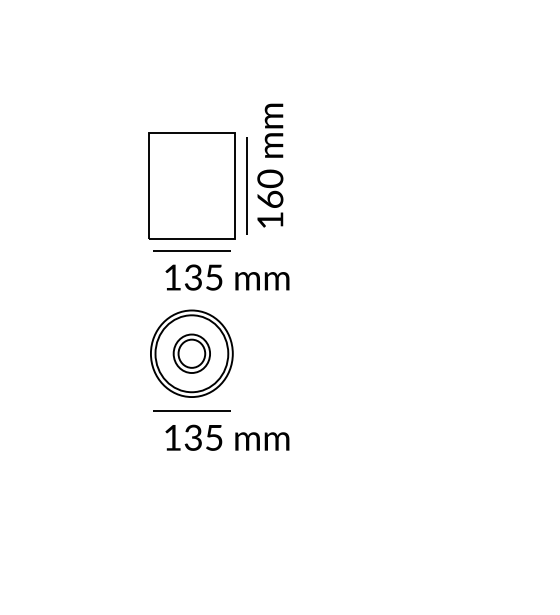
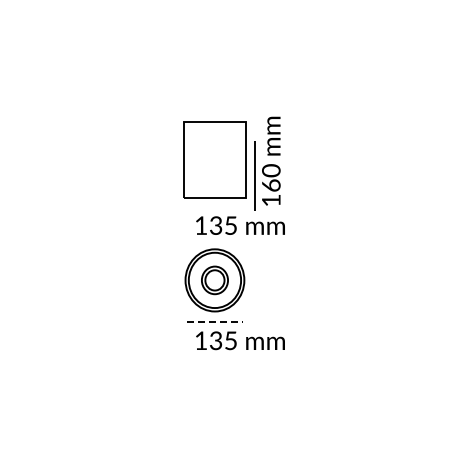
part: (265, 168) -> (267, 163), moved
line: (191, 250) -> (214, 206), removed
line: (191, 410) -> (214, 321), solid -> dashed

